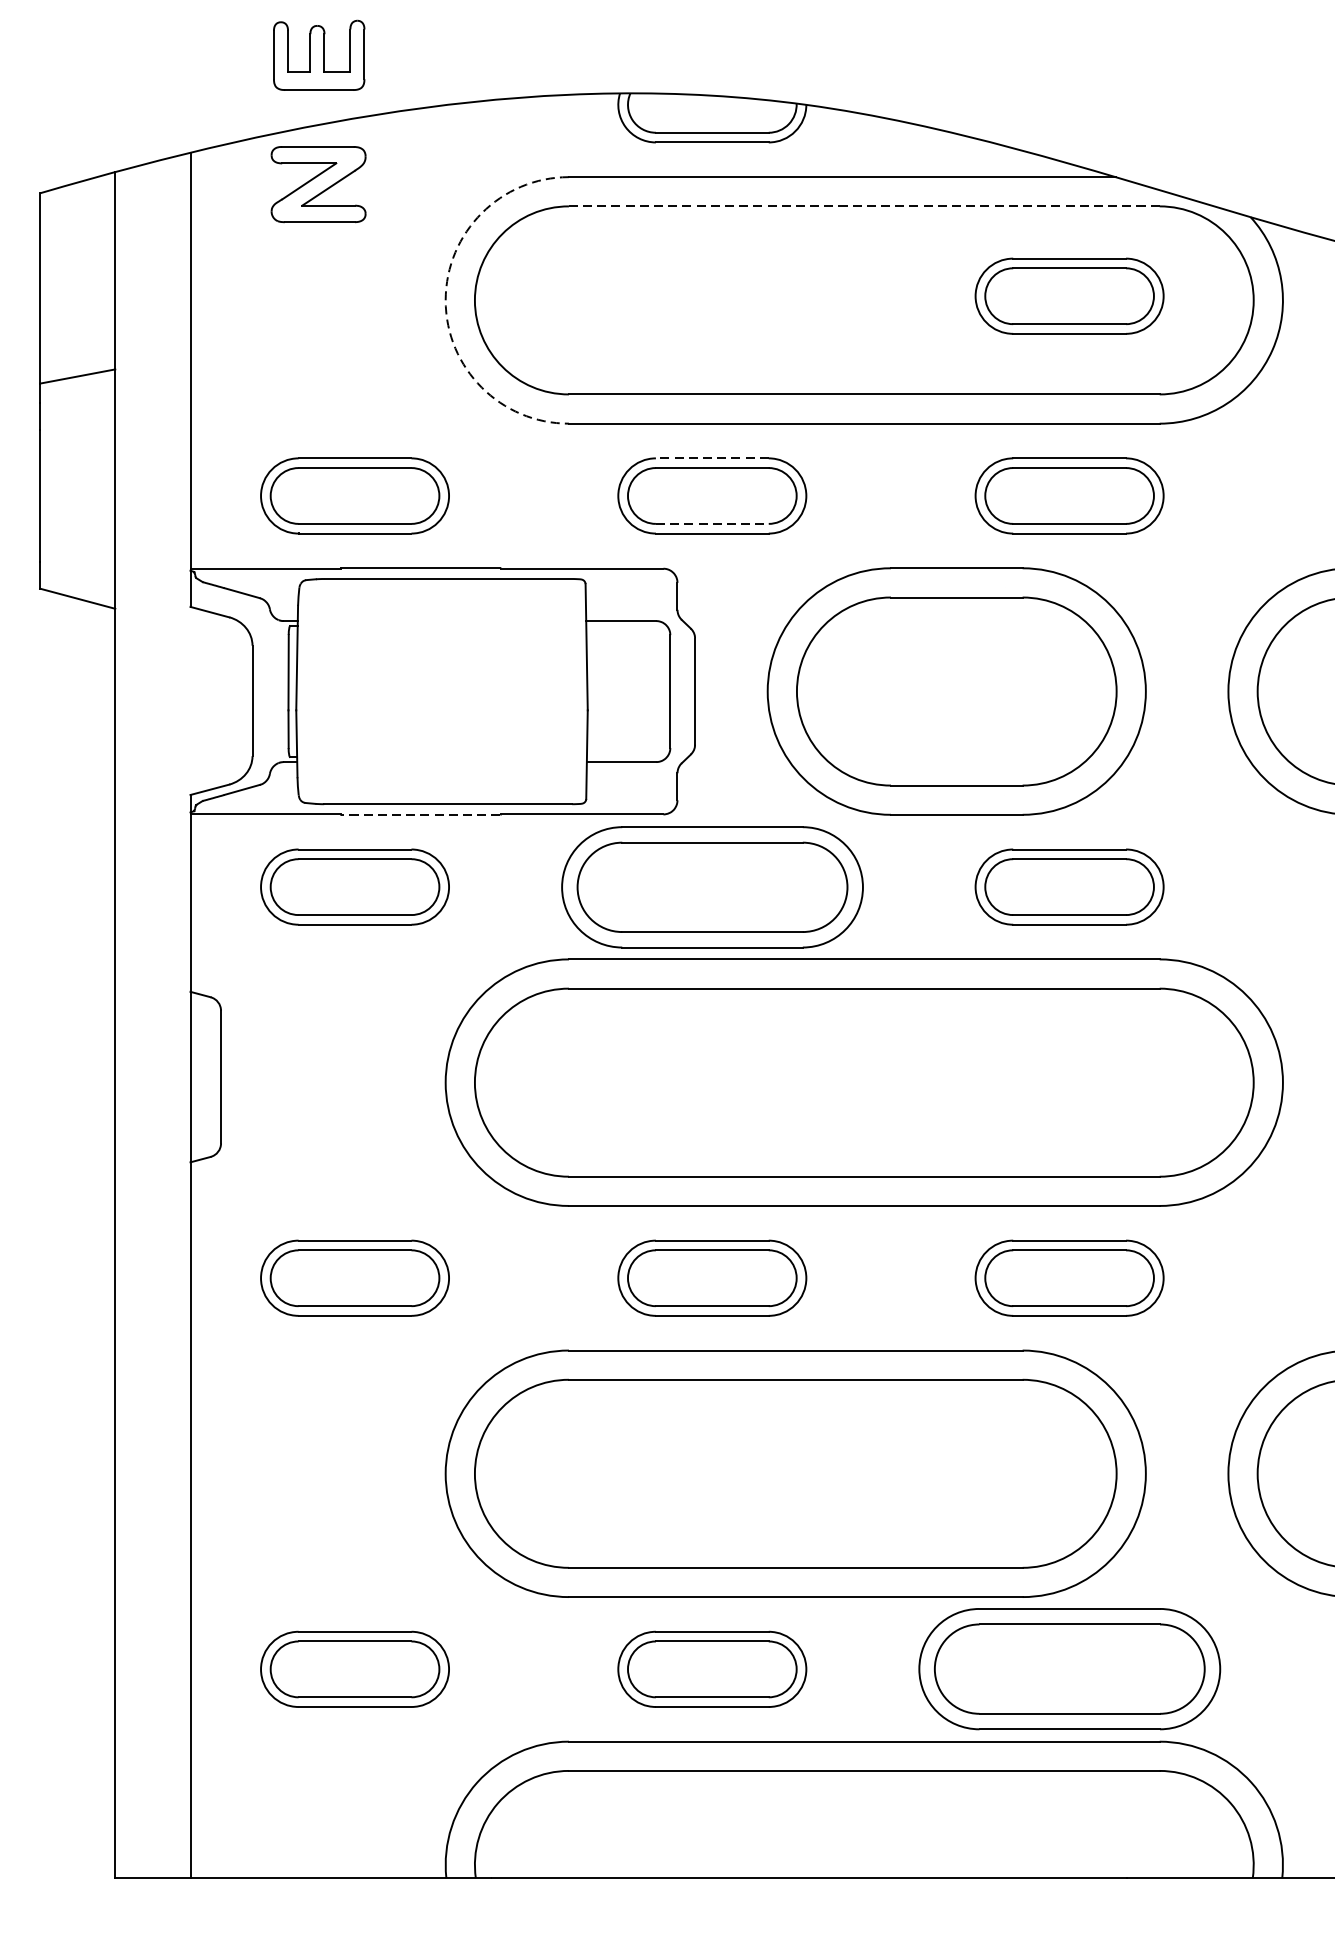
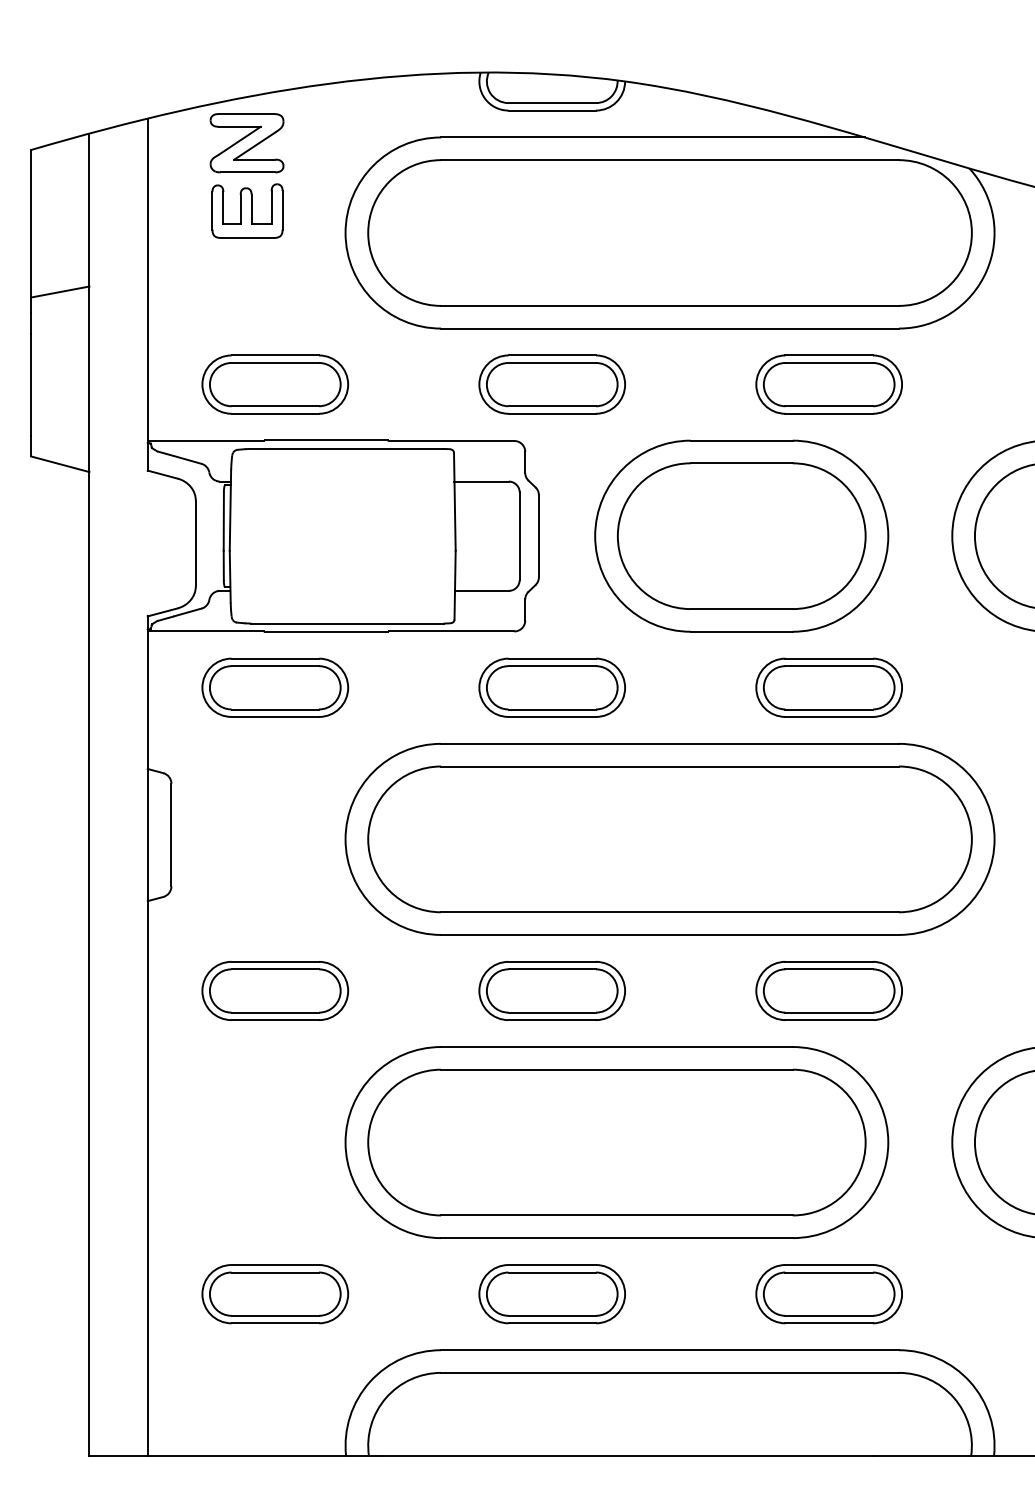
part: (319, 54) -> (247, 210), moved
line: (864, 206) -> (670, 160), dashed -> solid
part: (1068, 295) -> (828, 229), removed
arc: (445, 301) -> (345, 233), dashed -> solid
line: (712, 458) -> (552, 355), dashed -> solid
line: (712, 524) -> (552, 406), dashed -> solid
line: (421, 815) -> (326, 632), dashed -> solid
part: (711, 886) -> (551, 687), size x0.62
part: (1068, 1669) -> (828, 1294), size x0.62

